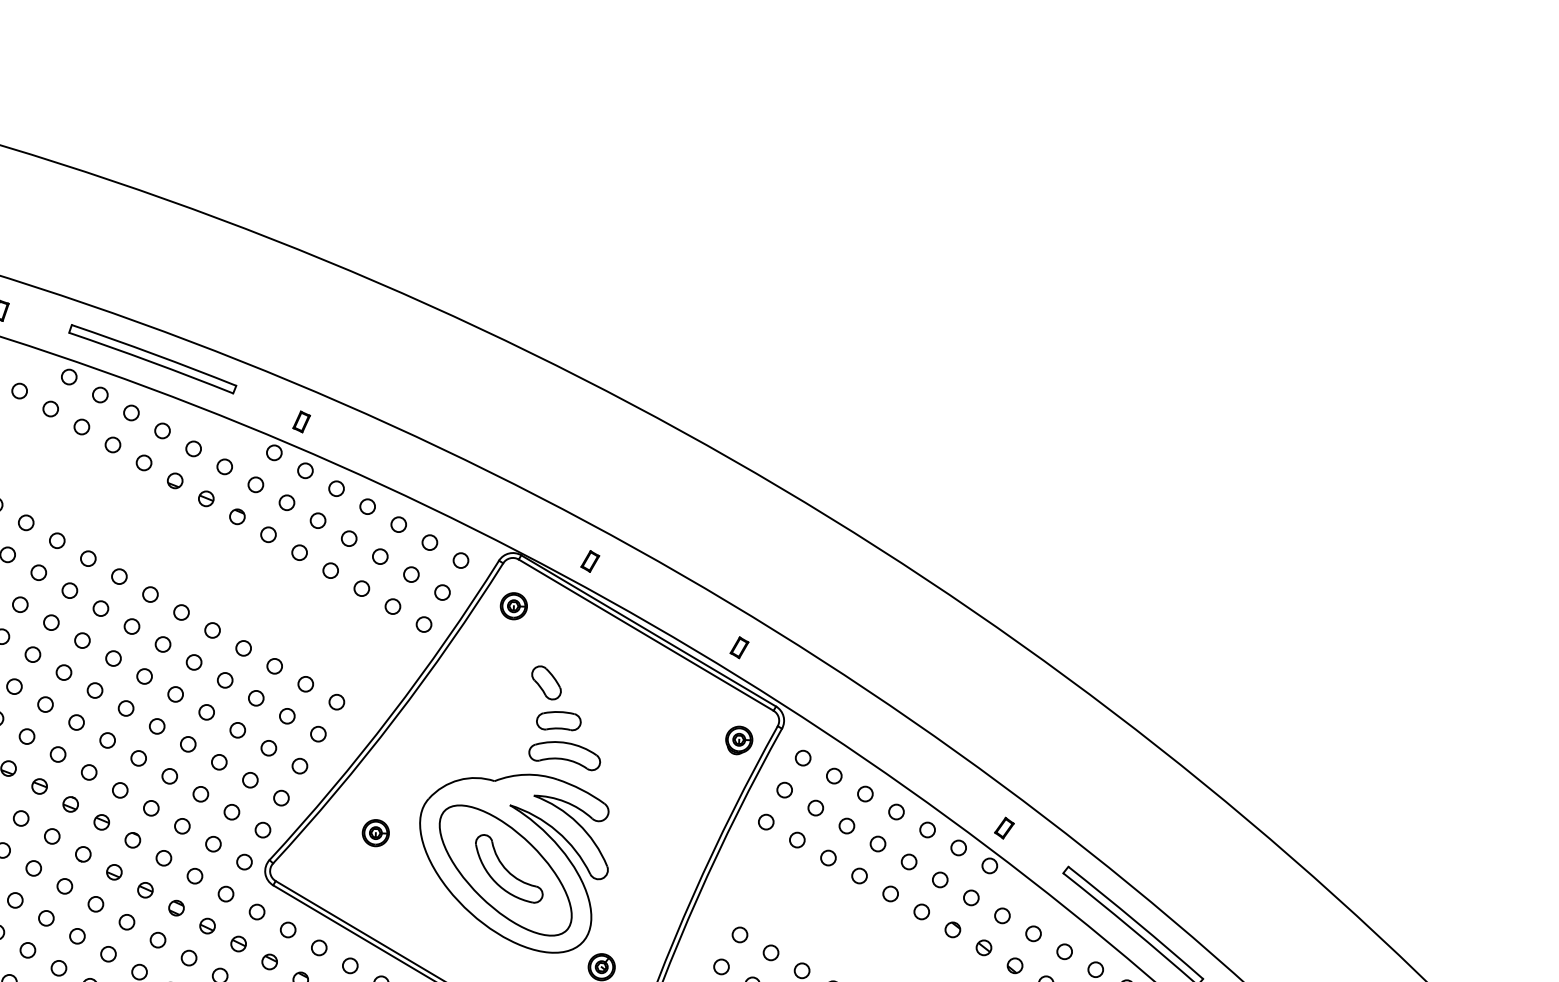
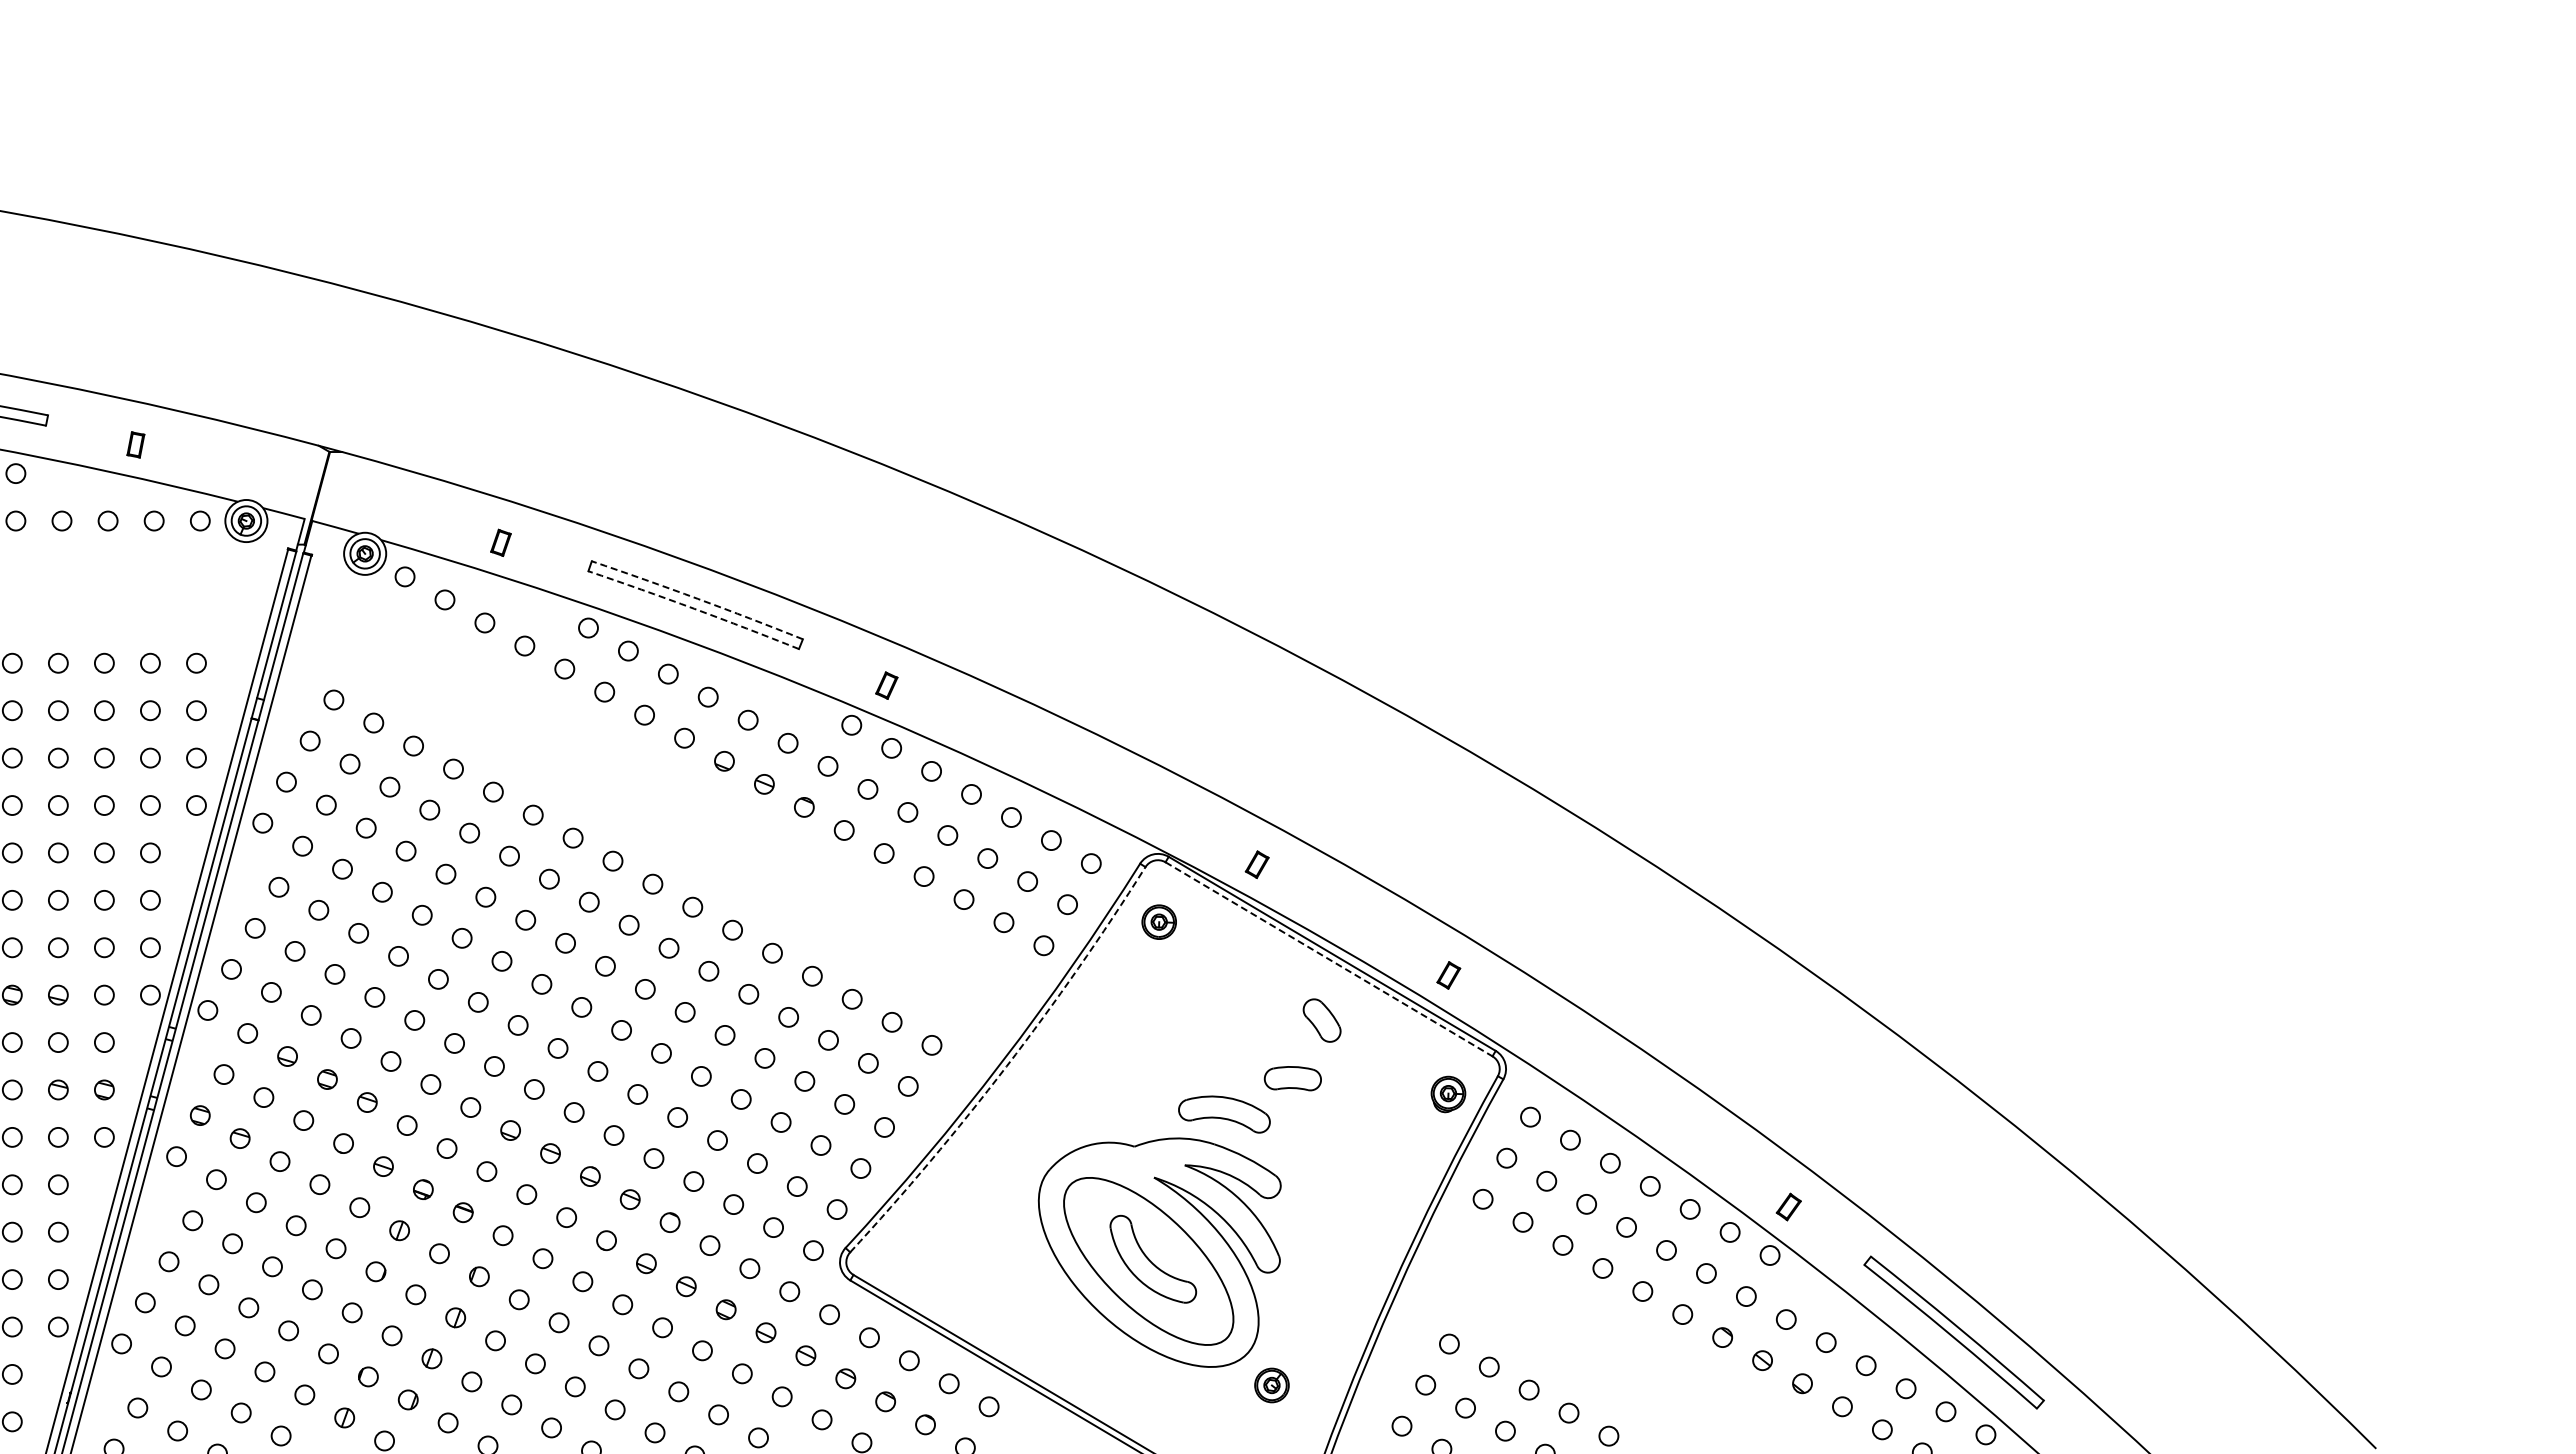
arc: (154, 354) -> (697, 598), solid -> dashed
arc: (151, 361) -> (694, 608), solid -> dashed
line: (646, 635) -> (1329, 959), solid -> dashed
part: (546, 682) -> (1321, 1020), moved
arc: (394, 718) -> (1006, 1066), solid -> dashed
part: (558, 721) -> (1292, 1078), moved
part: (375, 833) -> (981, 1213), removed

